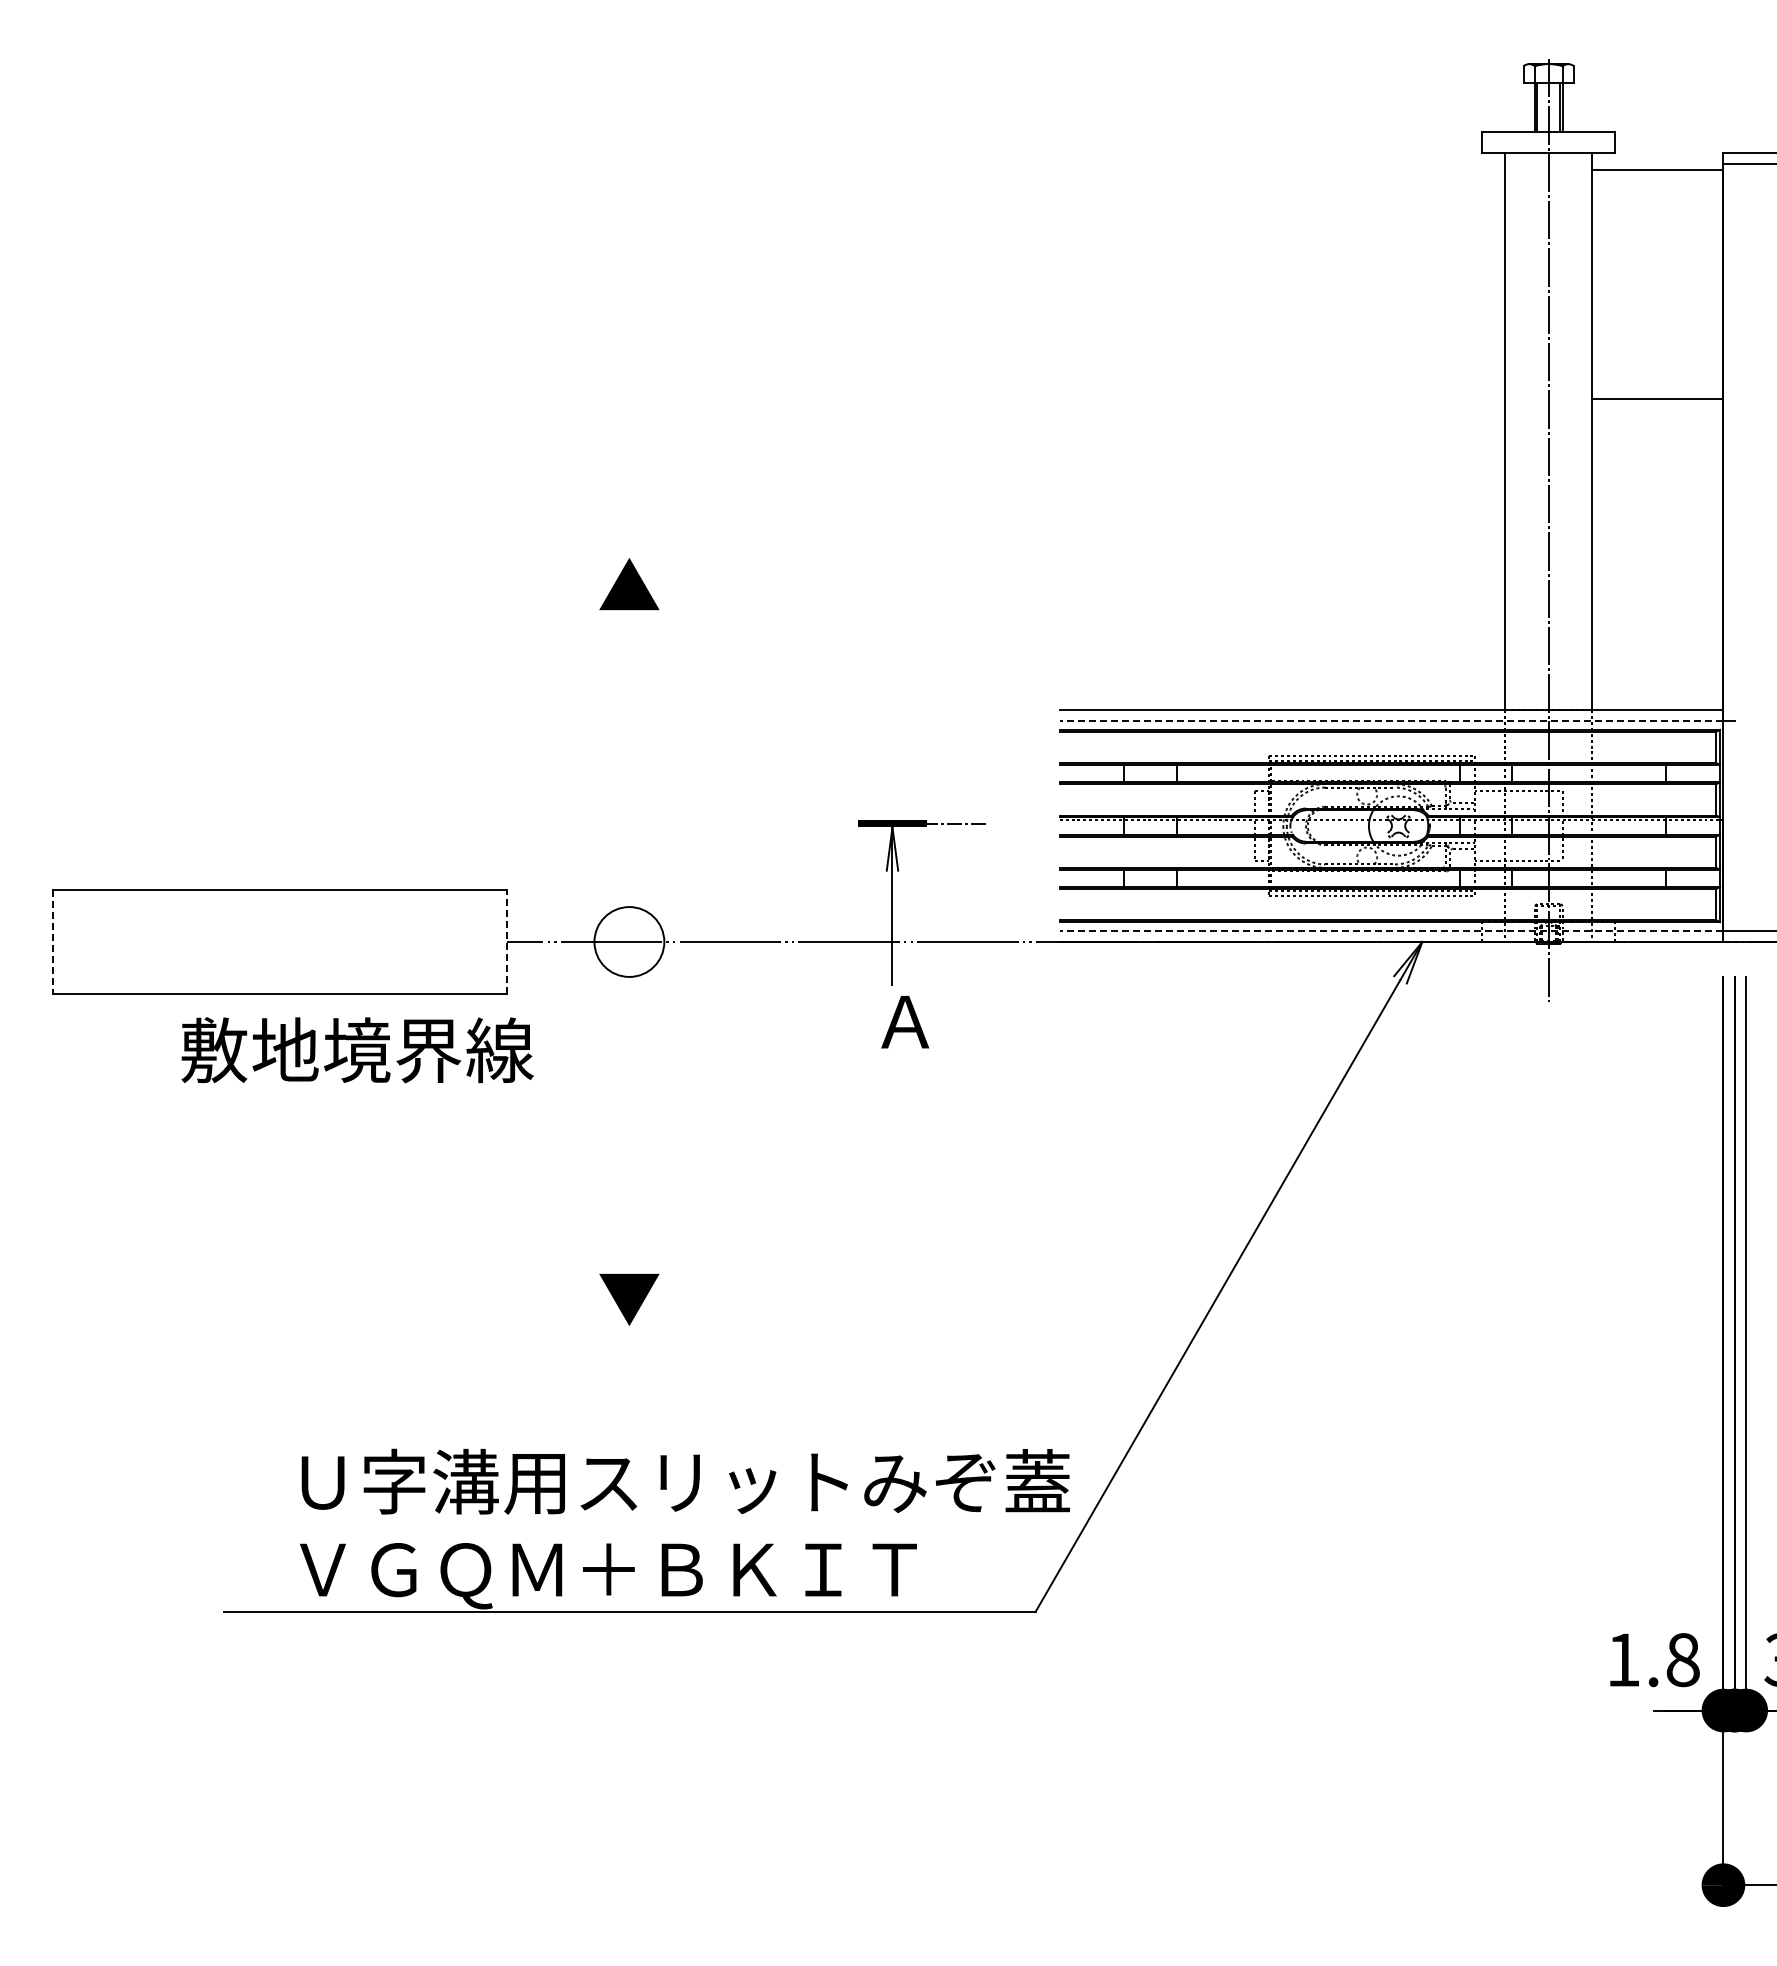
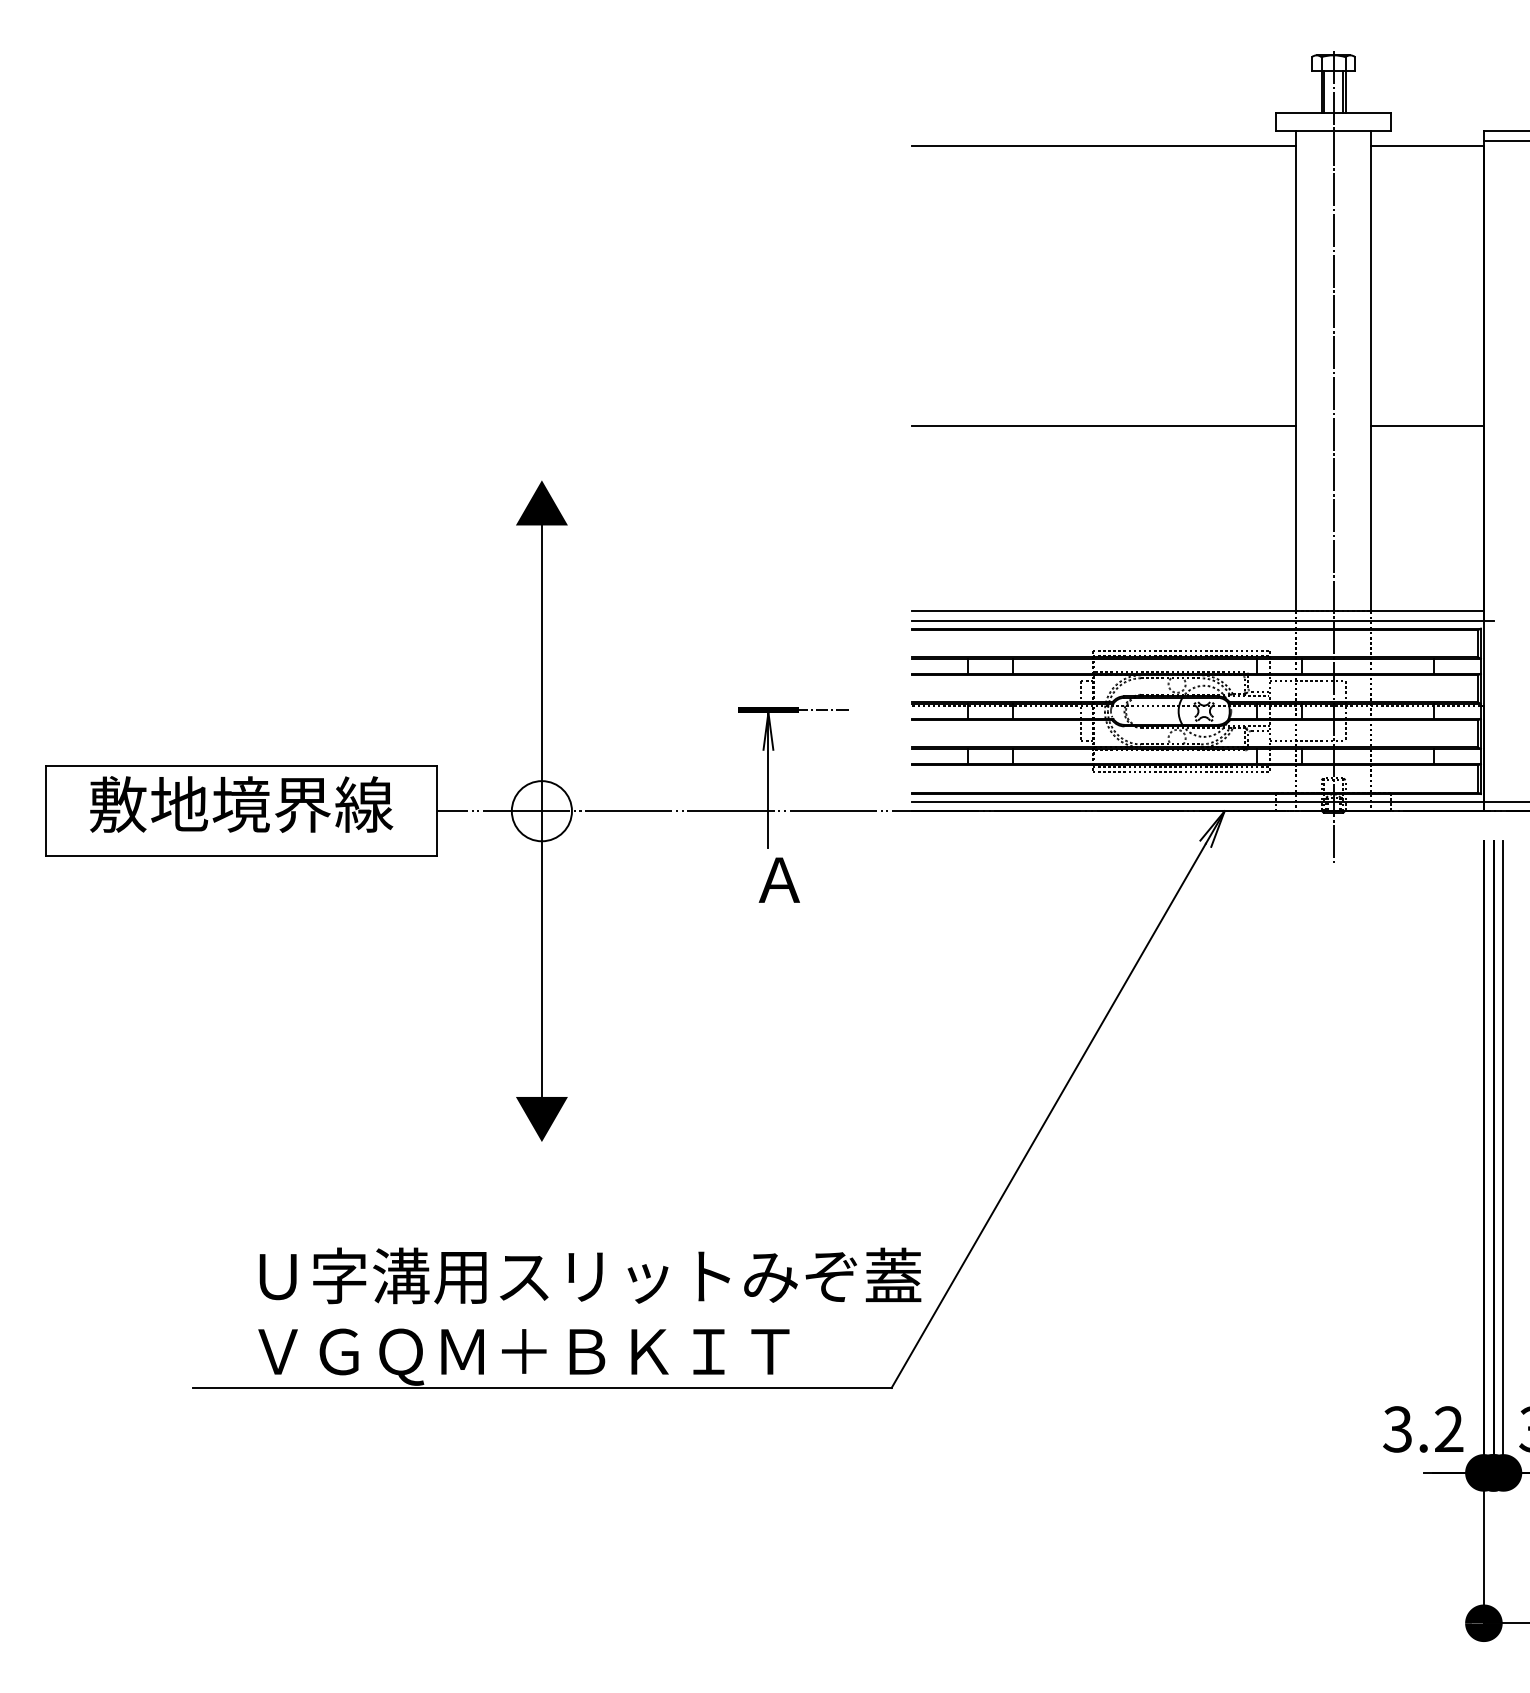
line: (1282, 169) -> (1104, 146), added
line: (1657, 399) -> (1427, 425), moved
line: (1282, 494) -> (1104, 425), added
line: (1391, 721) -> (1198, 621), dashed -> solid
line: (1391, 930) -> (1198, 801), dashed -> solid
line: (507, 941) -> (436, 810), dashed -> solid
line: (629, 941) -> (542, 810), added
line: (53, 942) -> (46, 811), dashed -> solid
text: (357, 1050) -> (241, 804), moved
text: (1652, 1660) -> (1422, 1429), 1.8 -> 3.2

